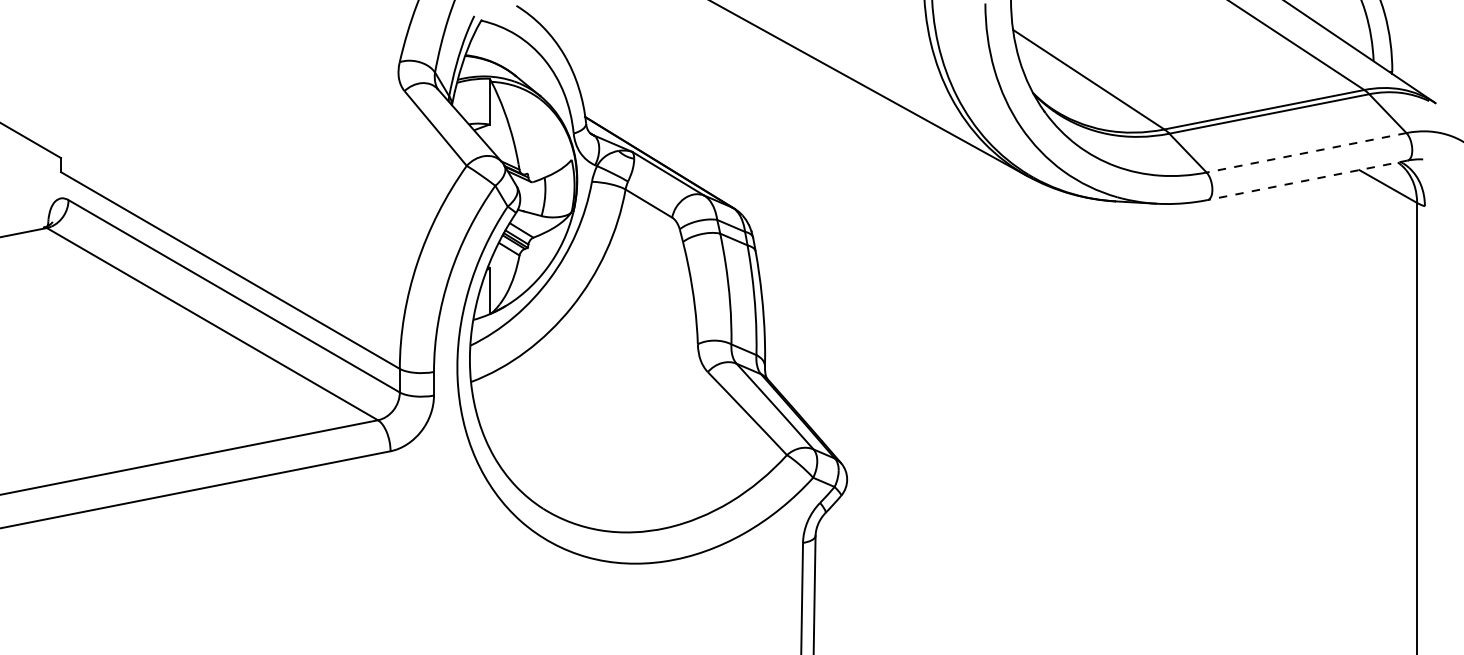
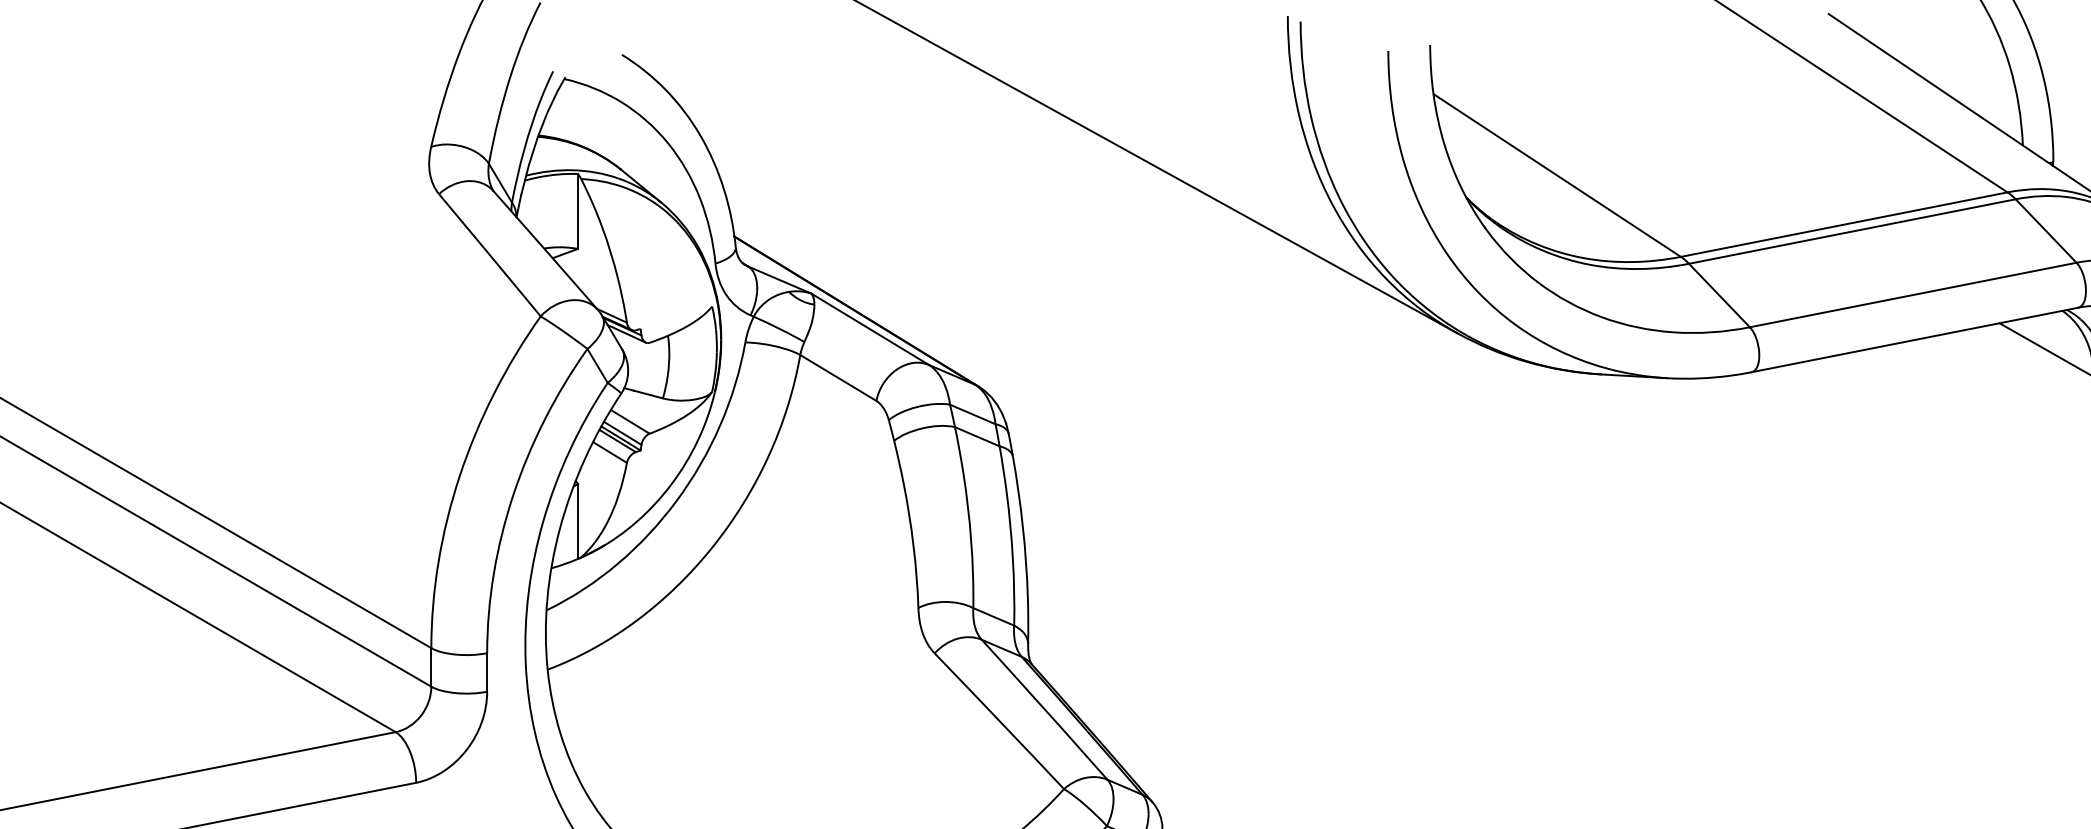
line: (1306, 152) -> (1913, 294), dashed -> solid
line: (1307, 180) -> (1914, 340), dashed -> solid

